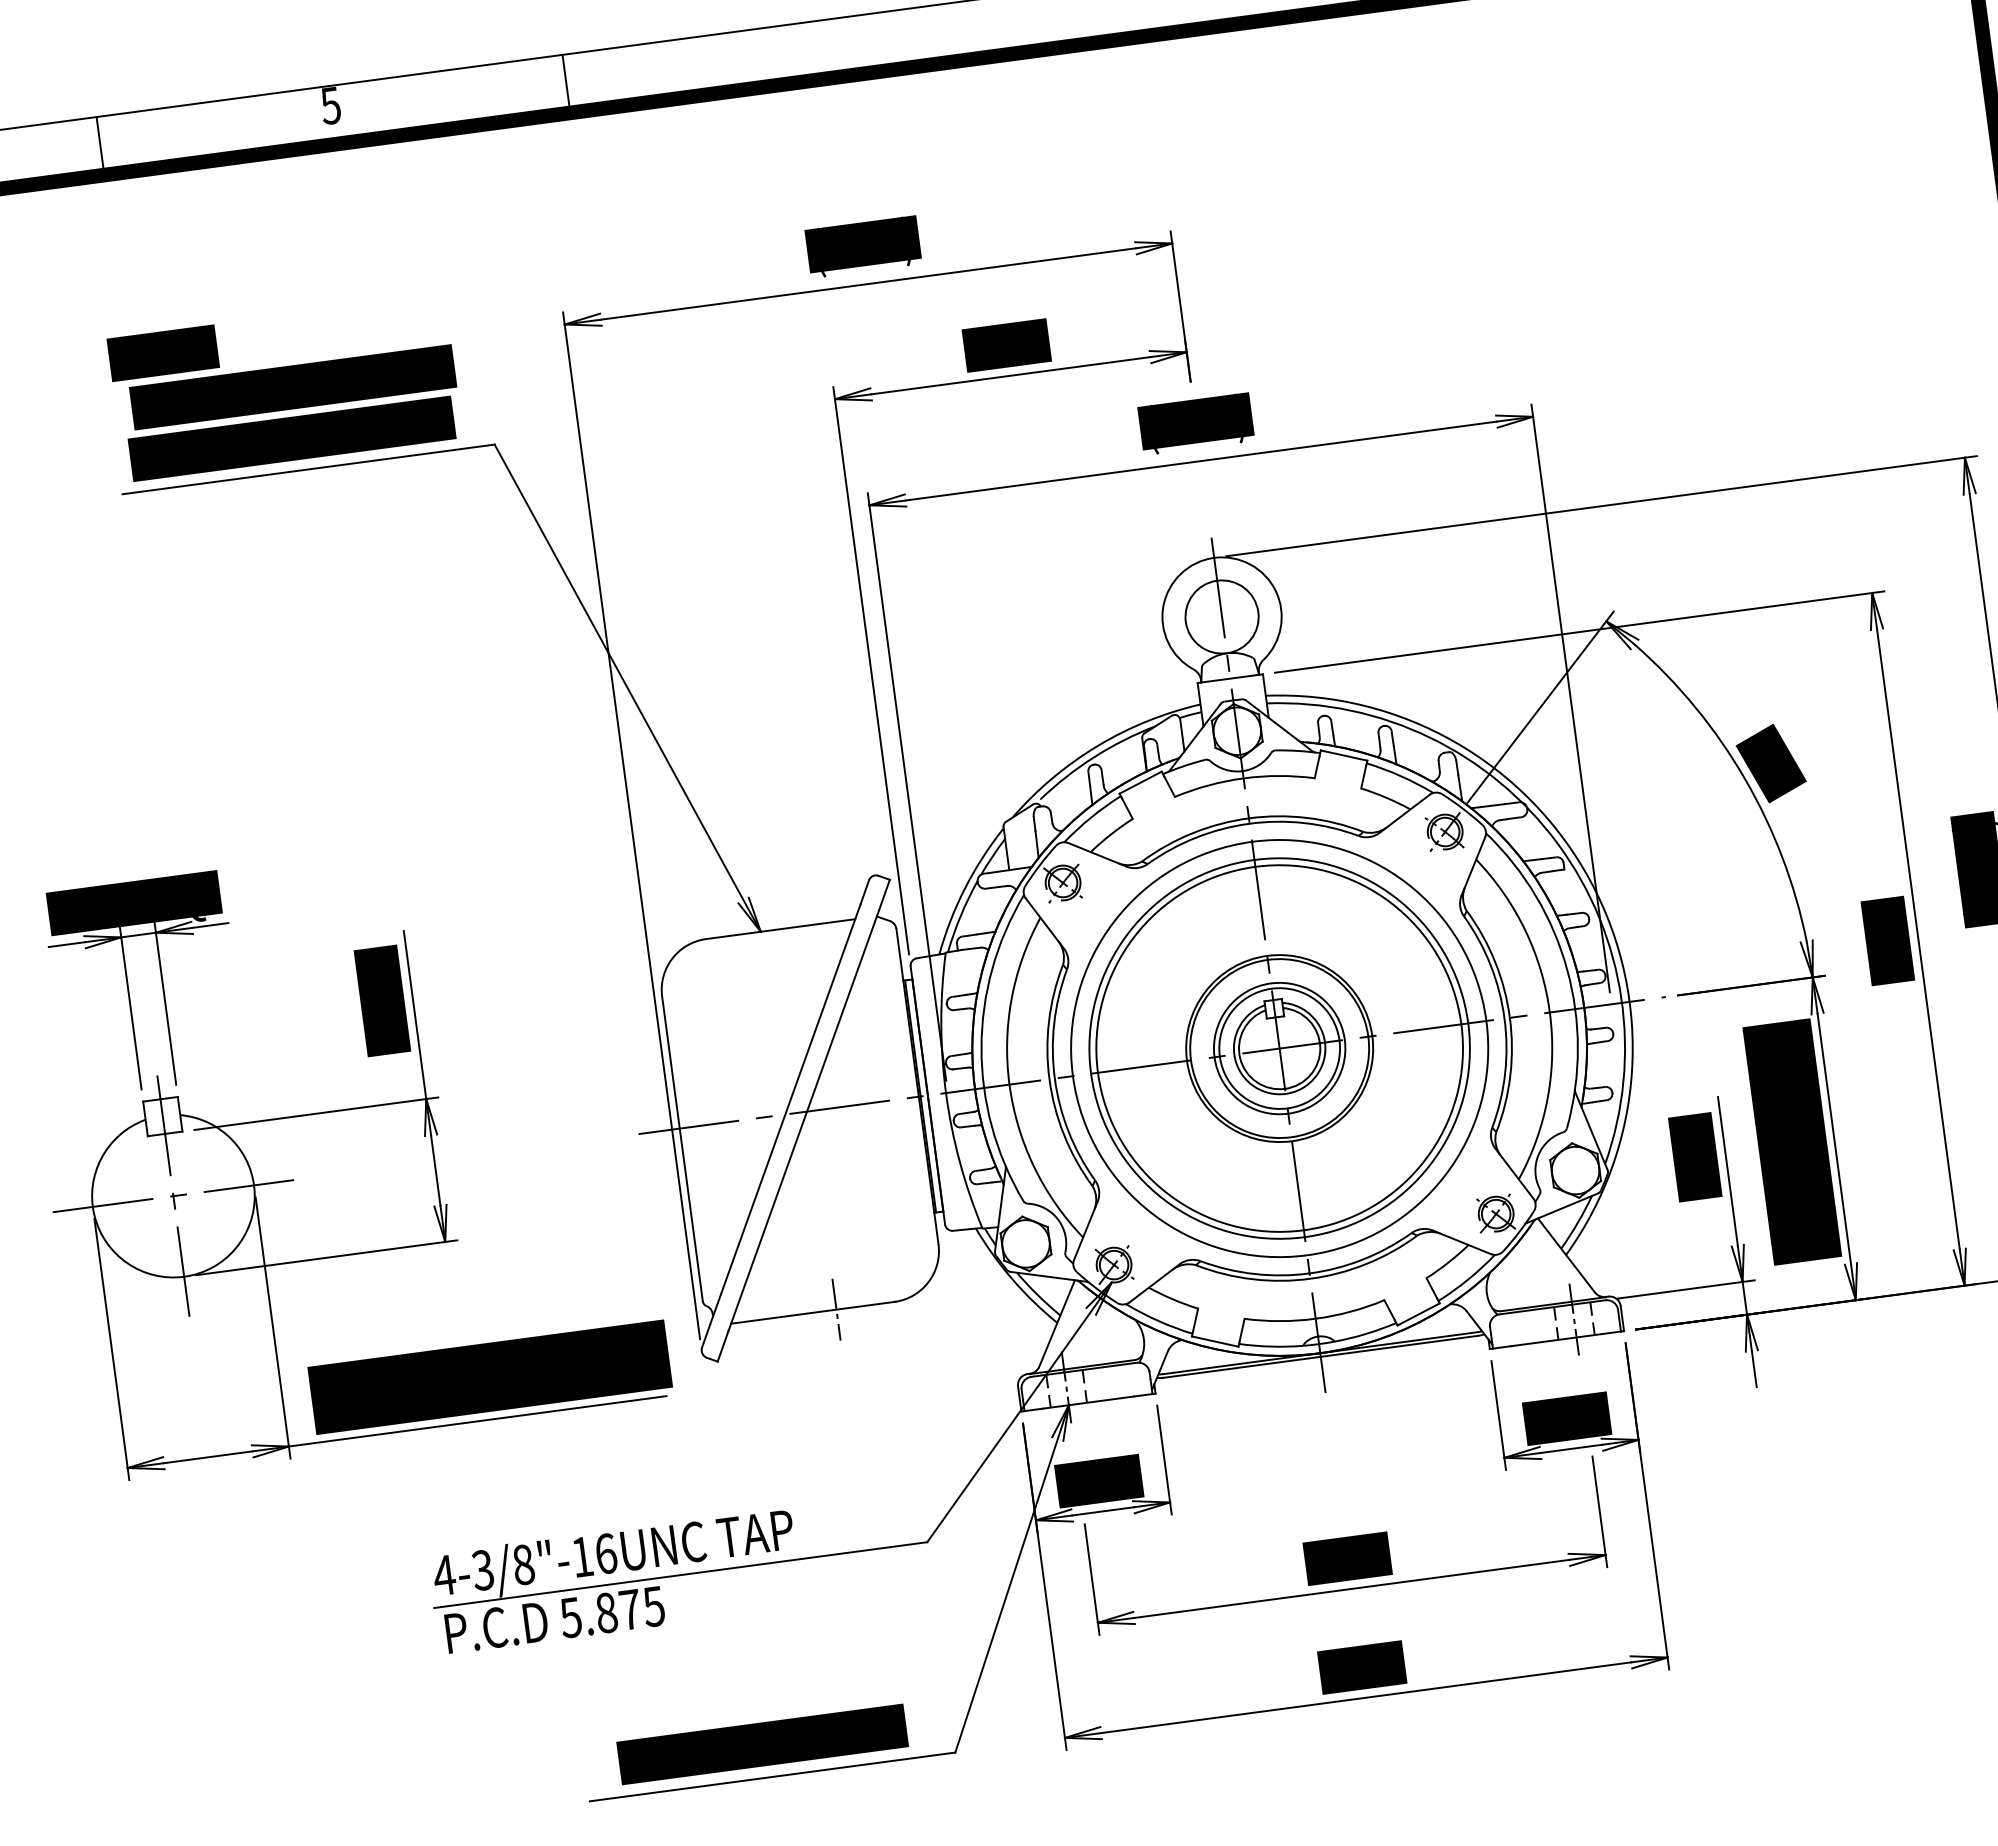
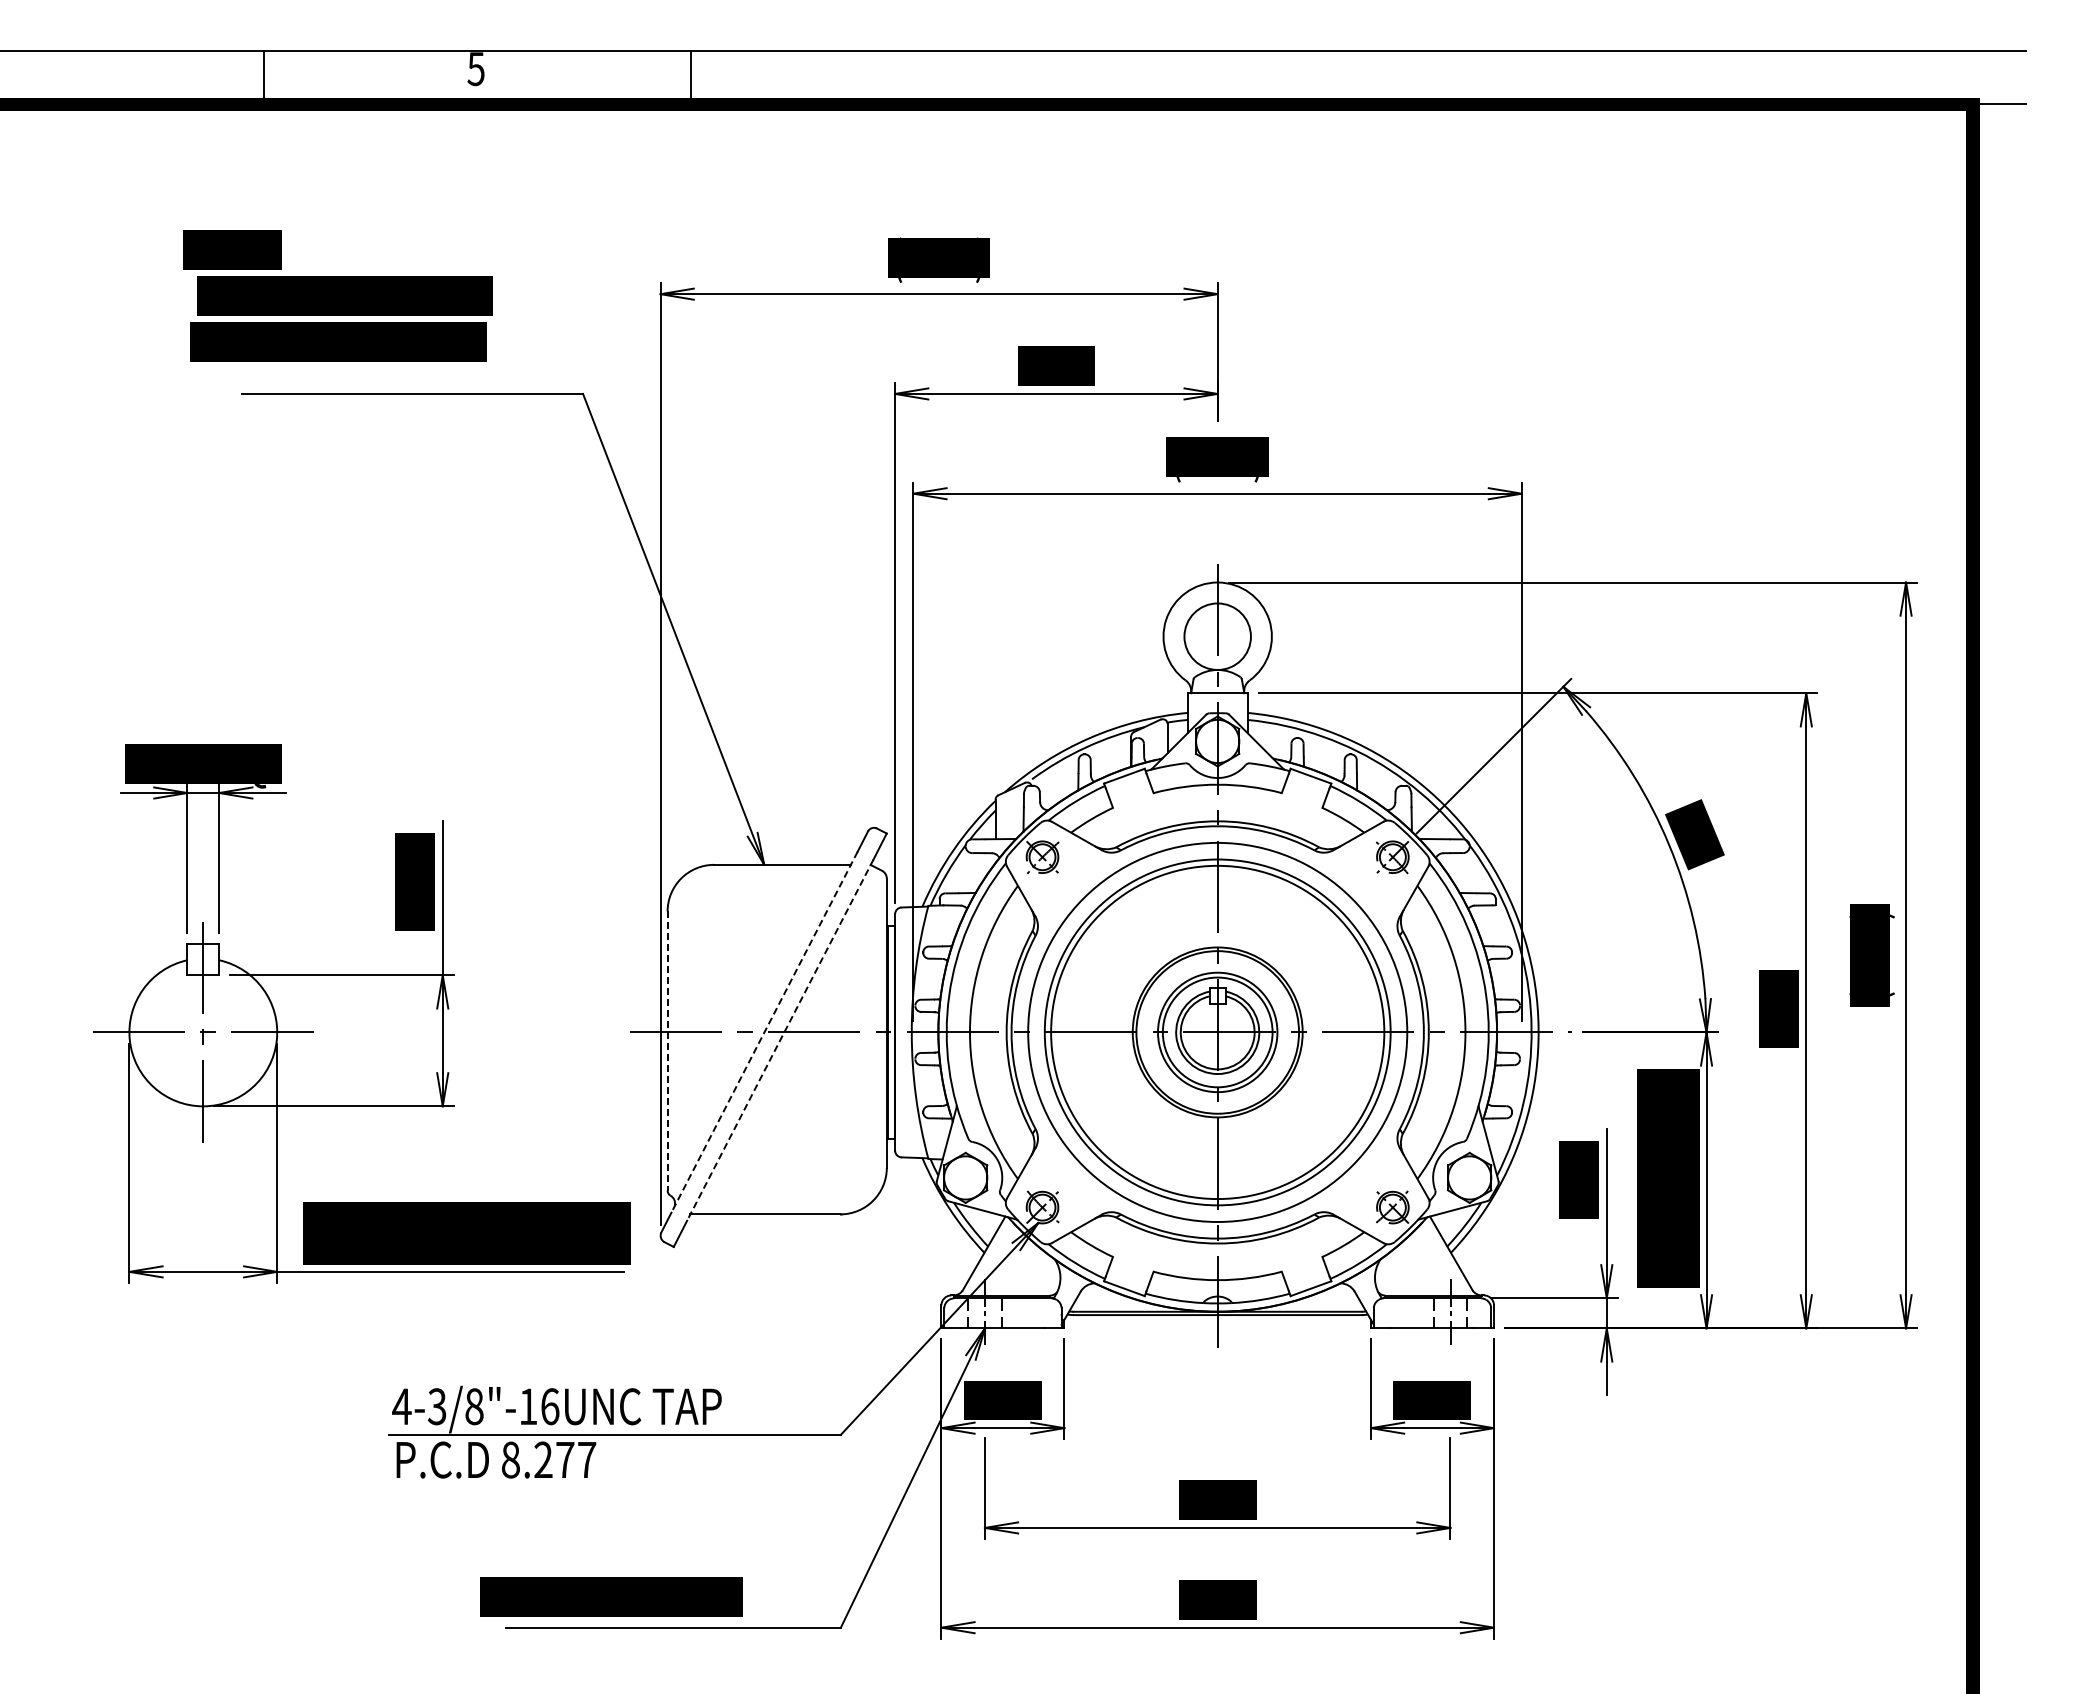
text: (284, 387) -> (337, 295), moved
line: (785, 1114) -> (764, 1032), solid -> dashed
line: (804, 1120) -> (780, 1040), solid -> dashed
line: (682, 1149) -> (667, 1051), solid -> dashed
line: (836, 1309) -> (787, 1214), removed
text: (612, 1611) -> (548, 1459), 5.875 -> 8.277
text: (762, 1743) -> (611, 1596), moved

